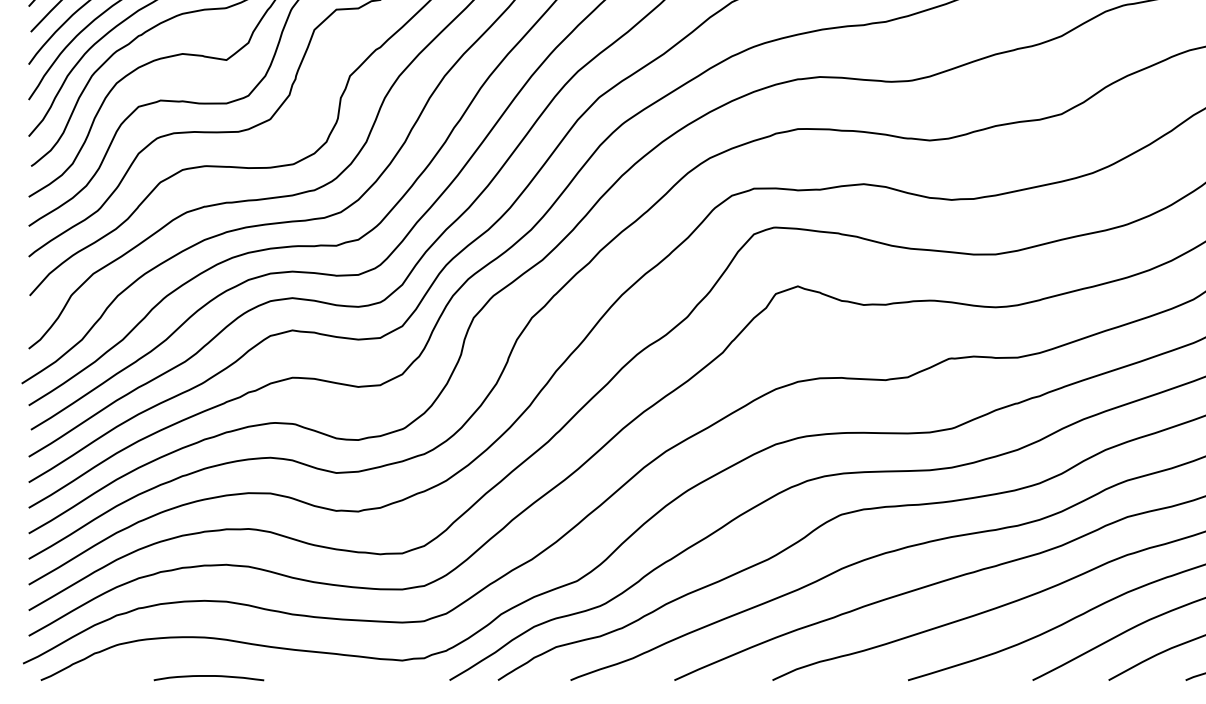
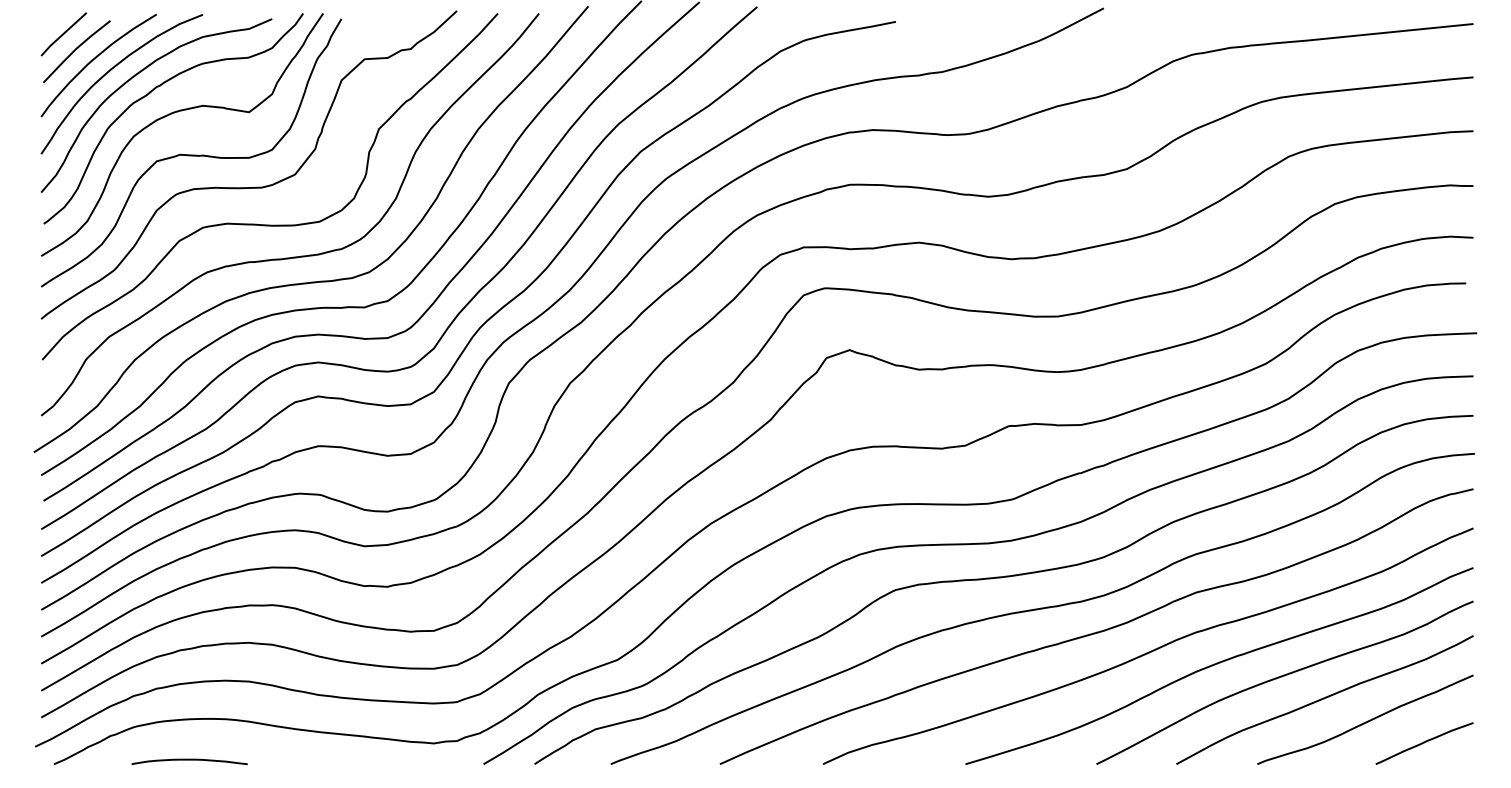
curve: (208, 676) -> (189, 760), moved

